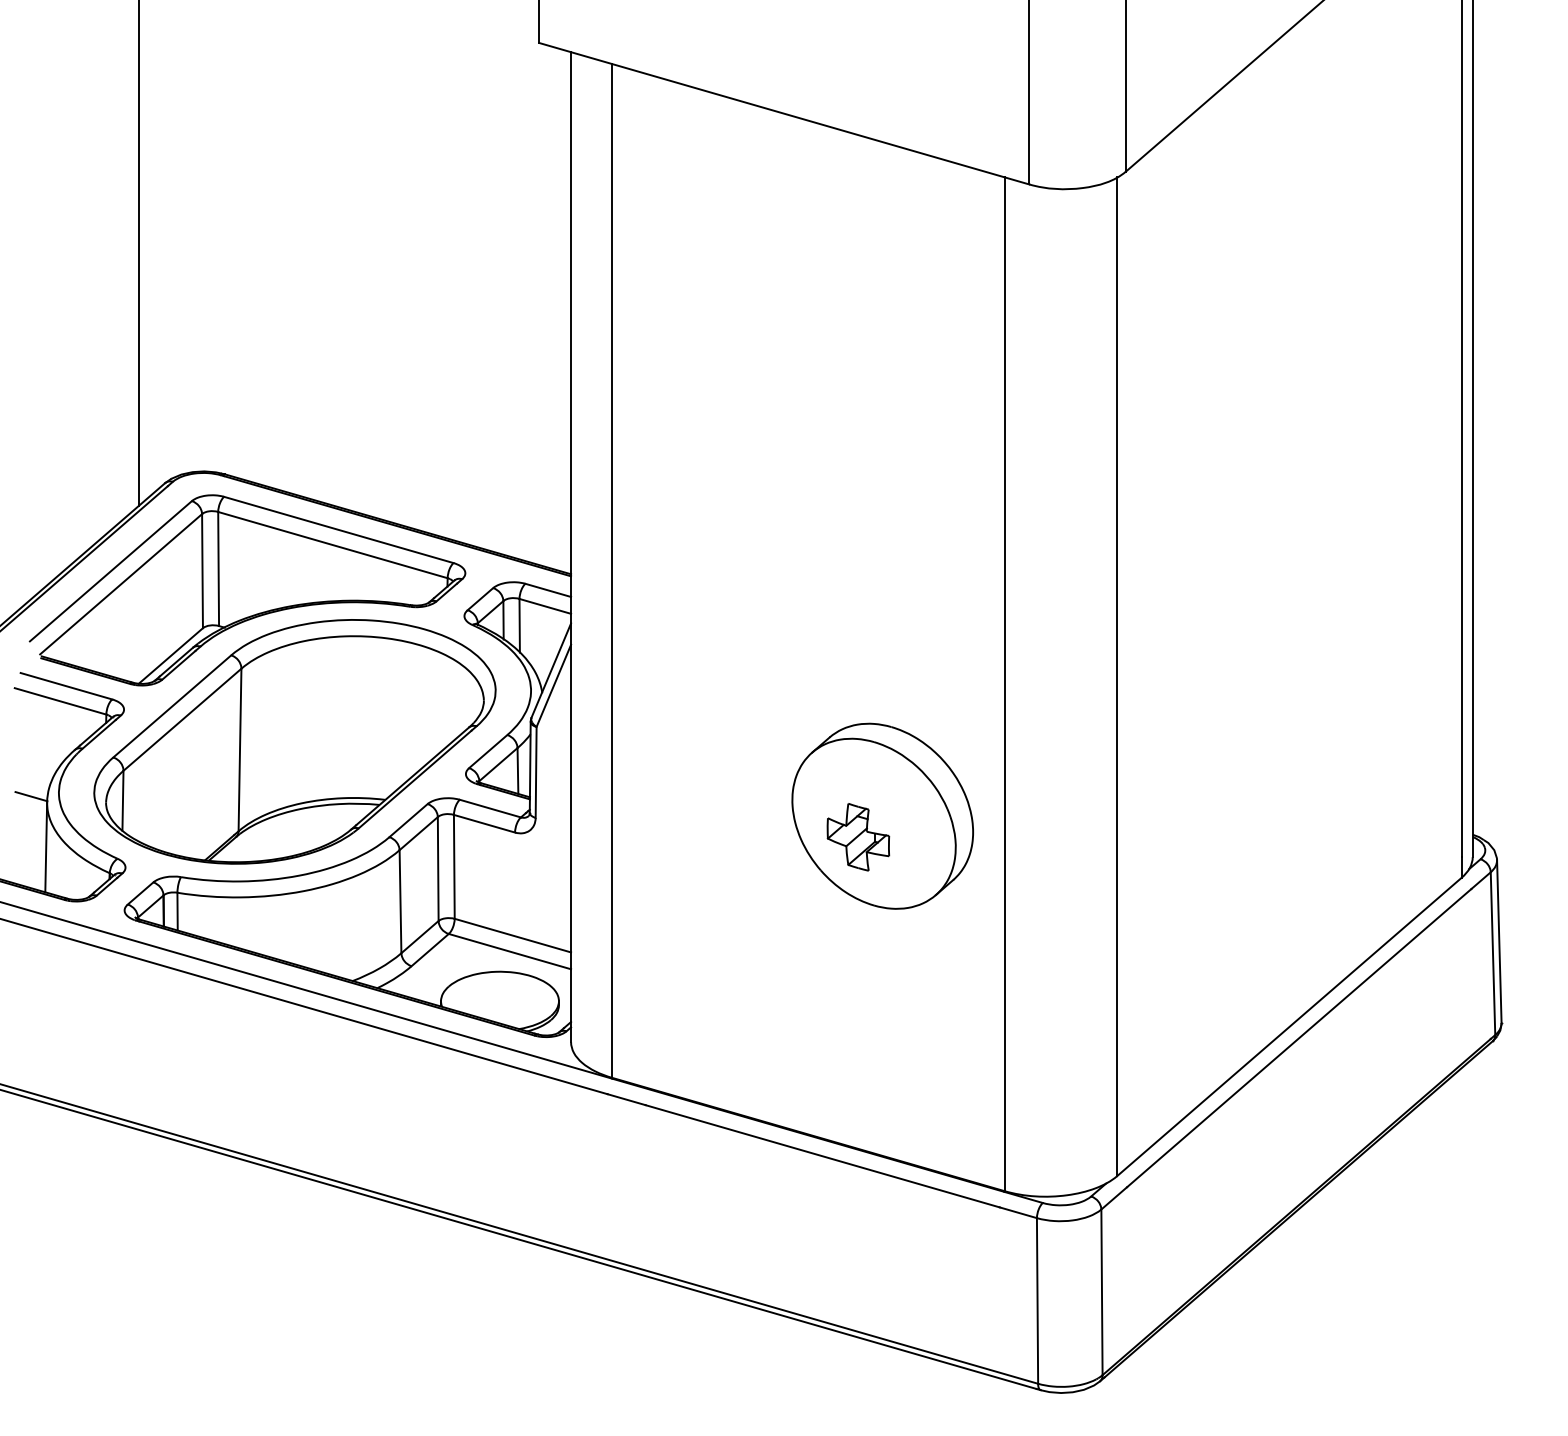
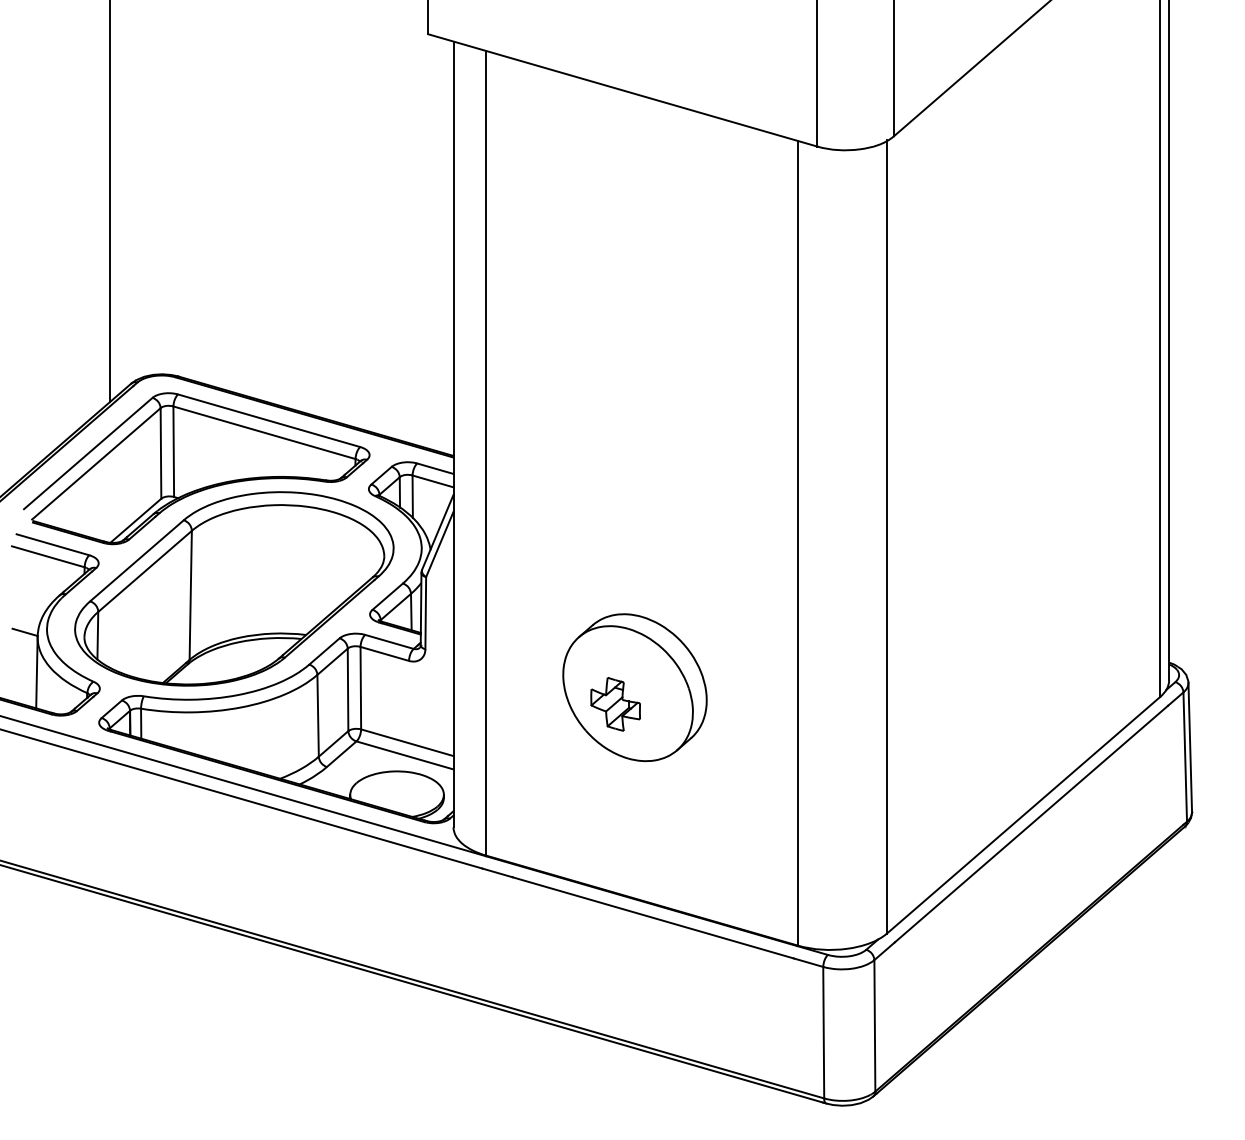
part: (882, 815) -> (634, 687), moved

